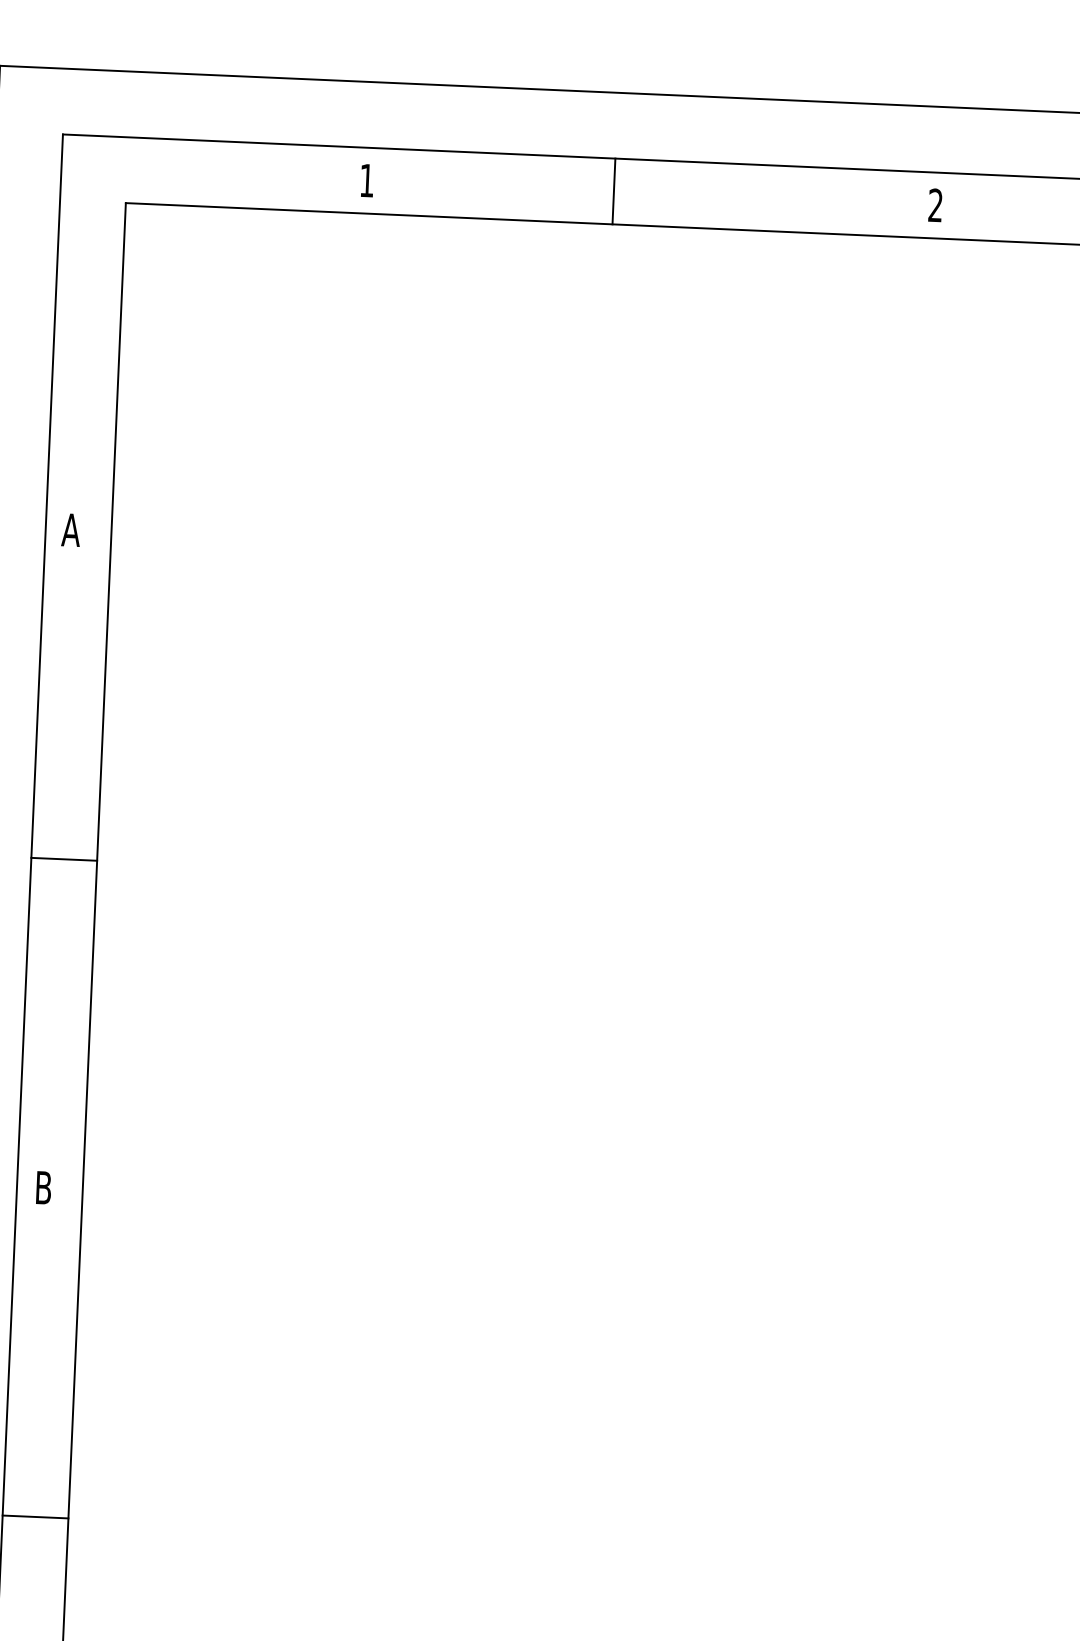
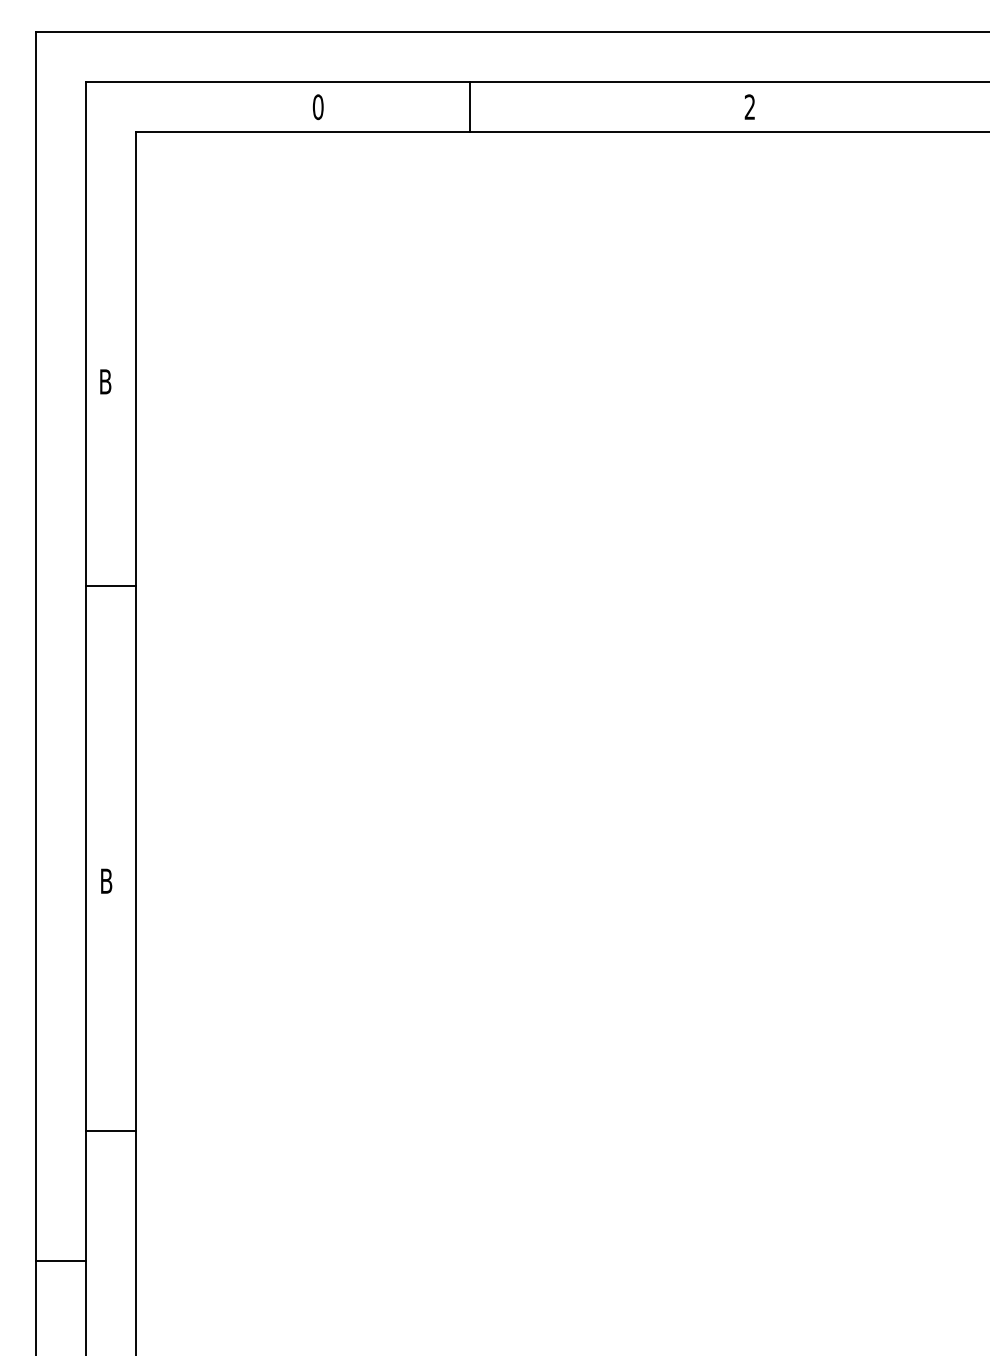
text: (366, 181) -> (317, 107), 1 -> 0
line: (613, 191) -> (469, 107), moved
text: (71, 529) -> (105, 381), A -> B
line: (64, 859) -> (111, 585), moved

